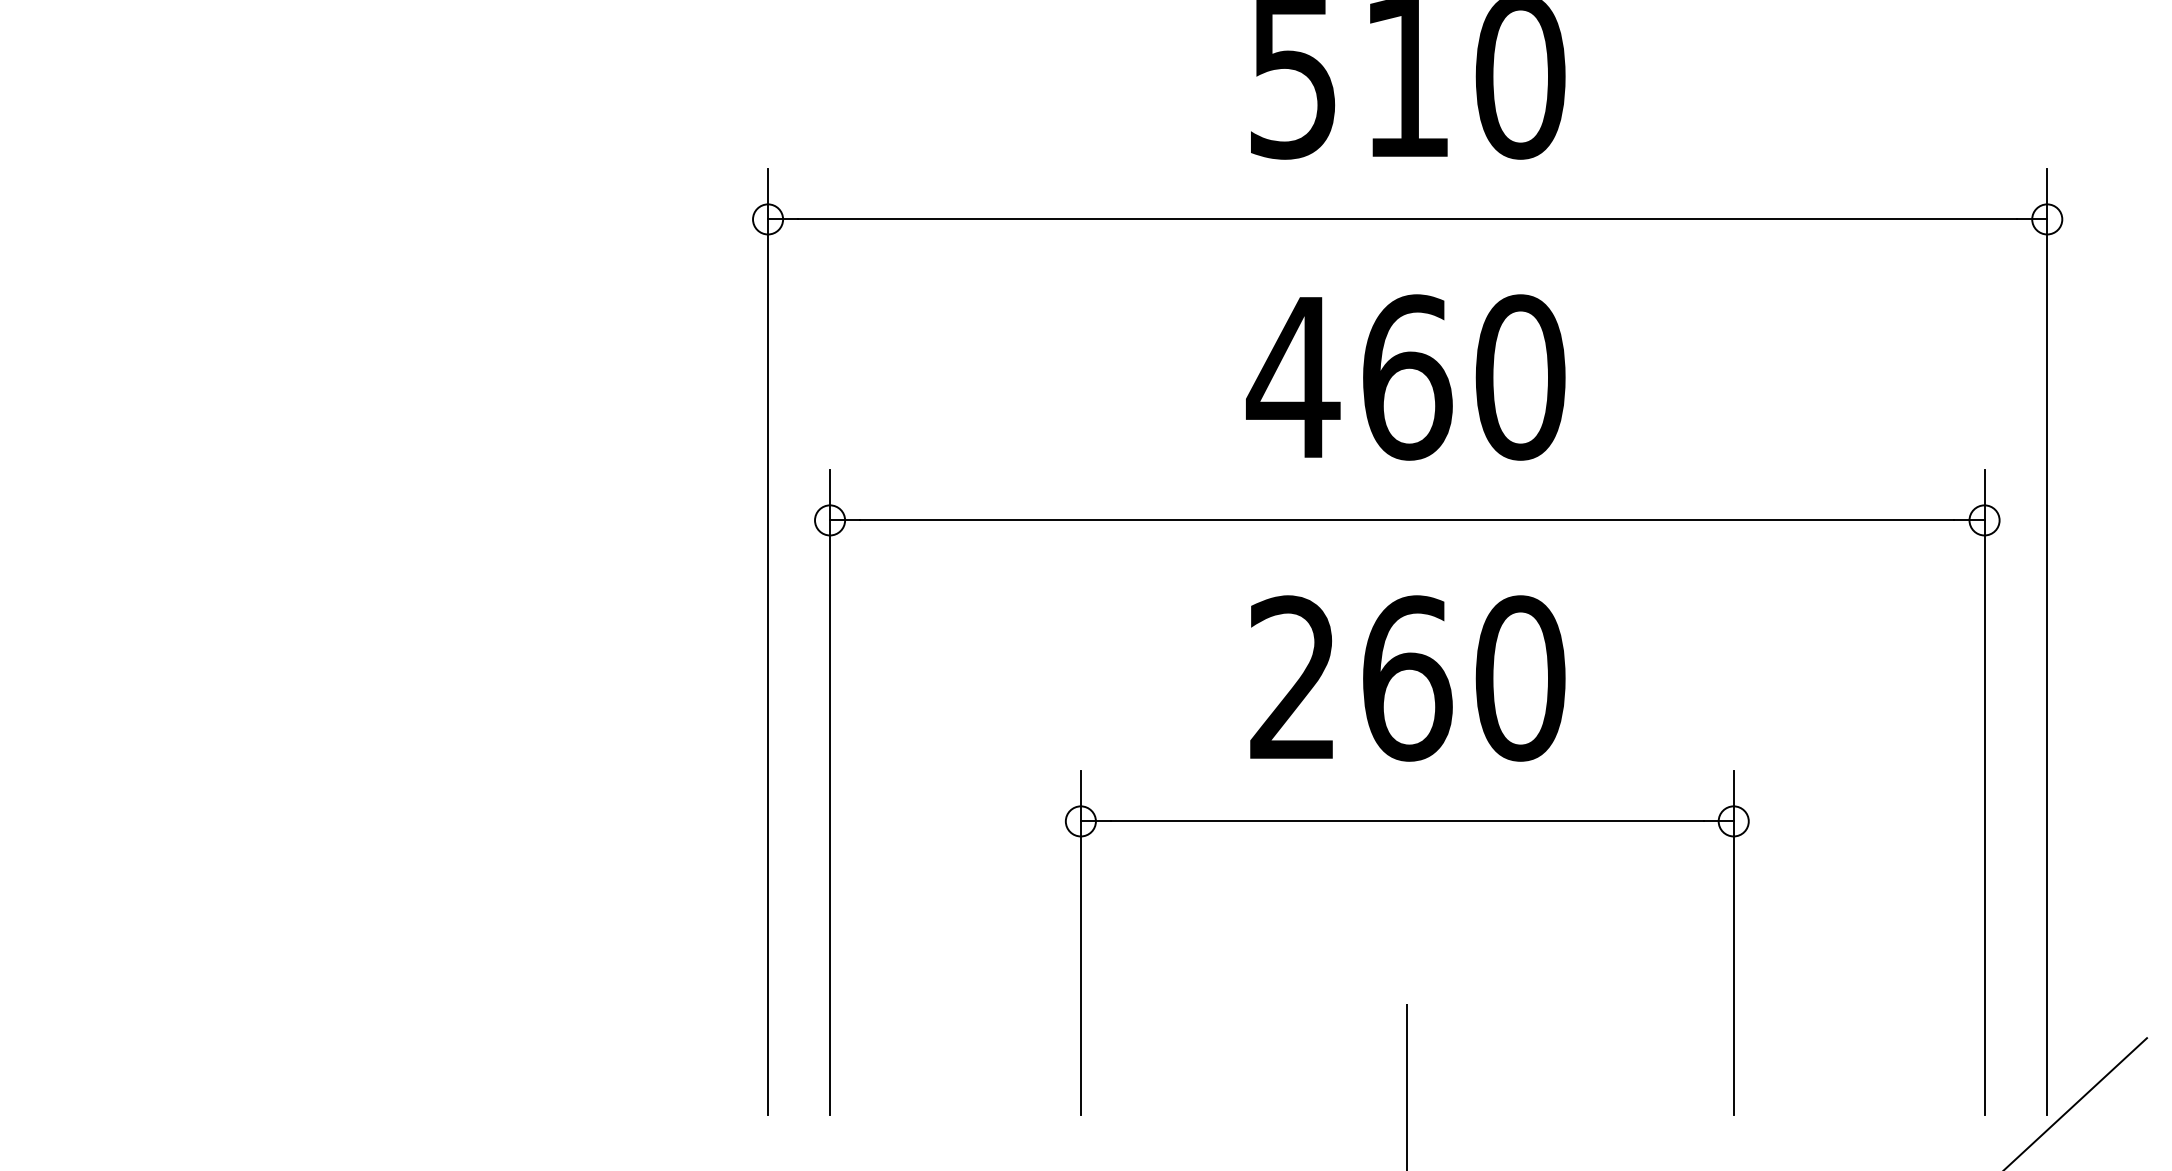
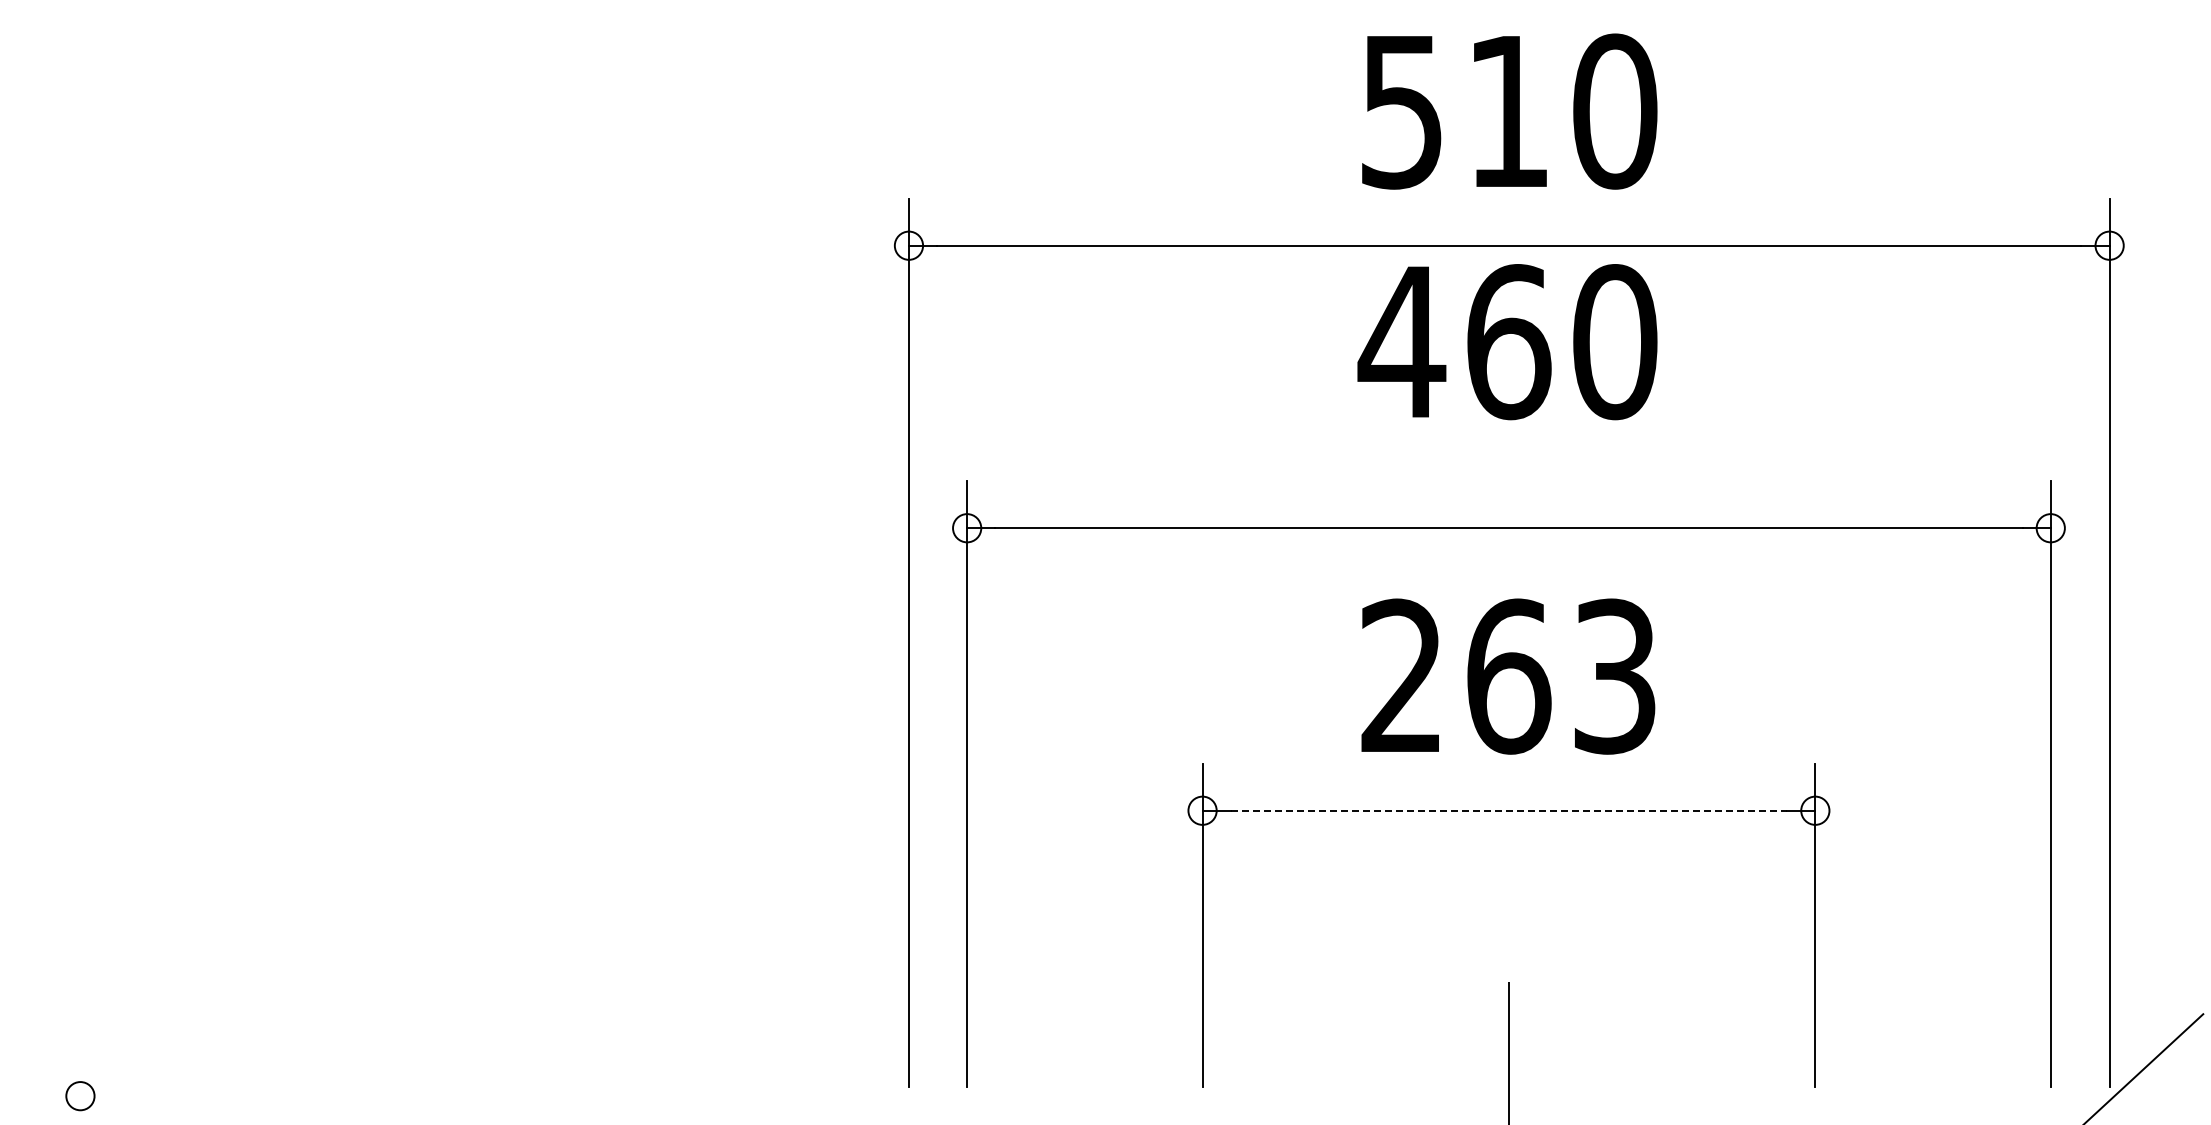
text: (1405, 377) -> (1507, 342), moved
text: (1520, 678) -> (1615, 676), 260 -> 263
line: (1407, 821) -> (1509, 810), solid -> dashed

